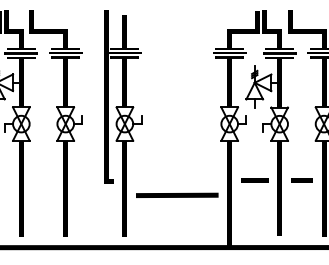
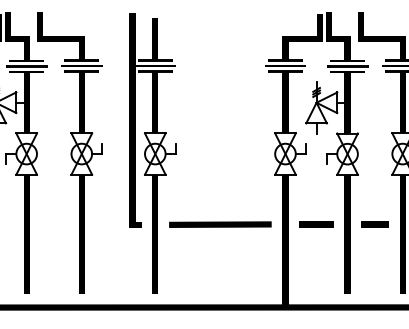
line: (177, 195) -> (220, 224), moved

